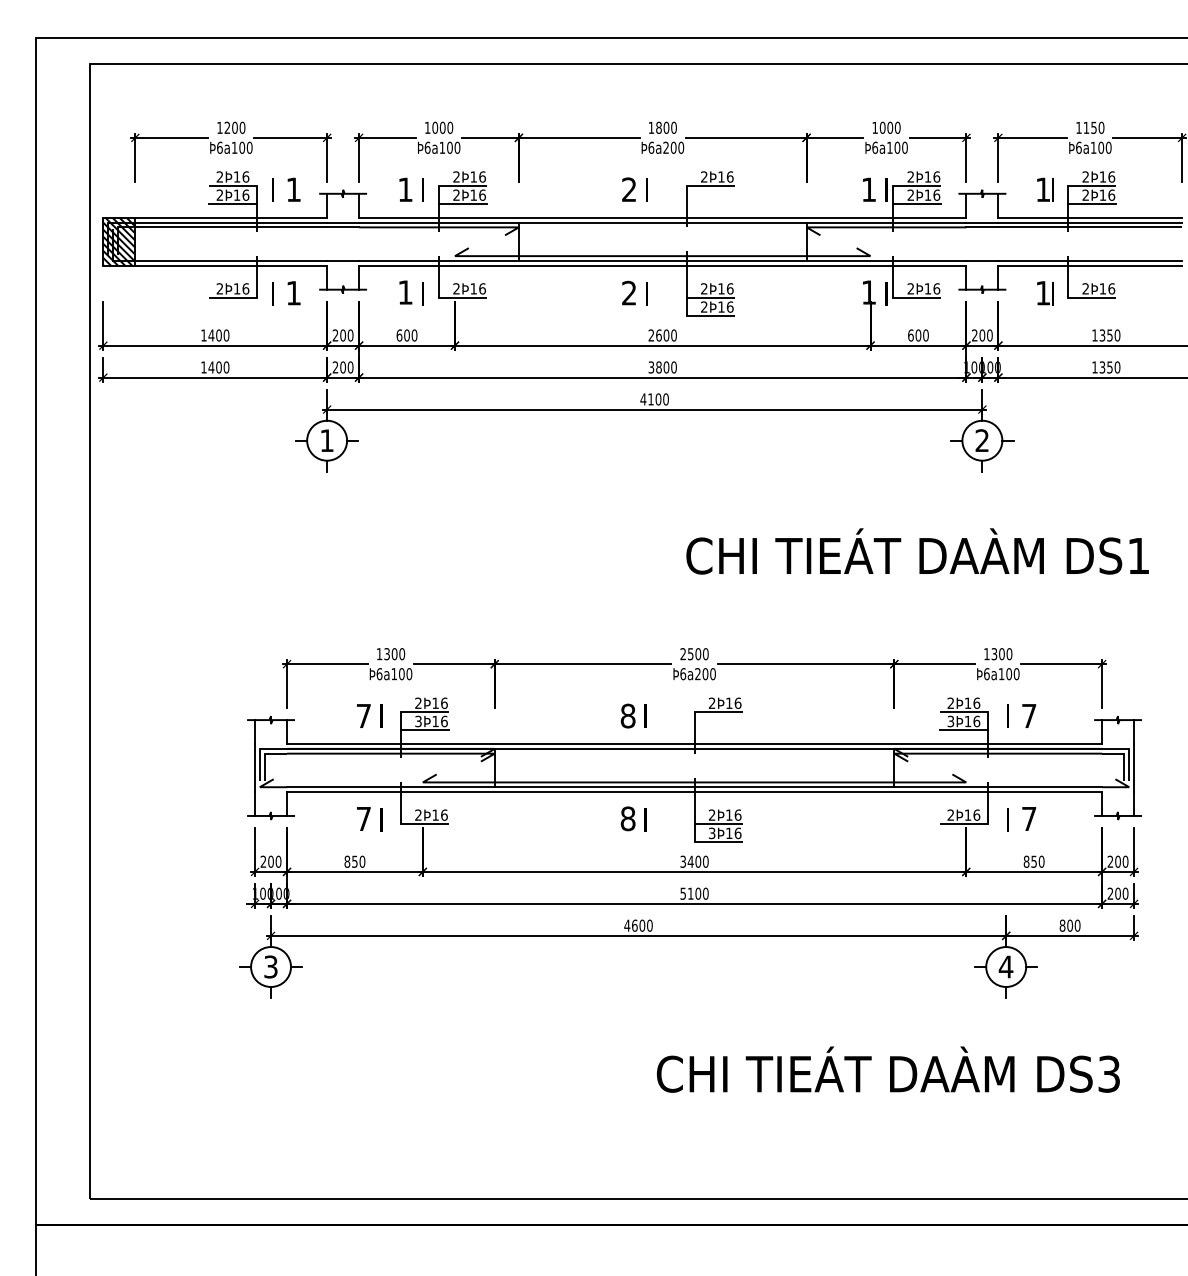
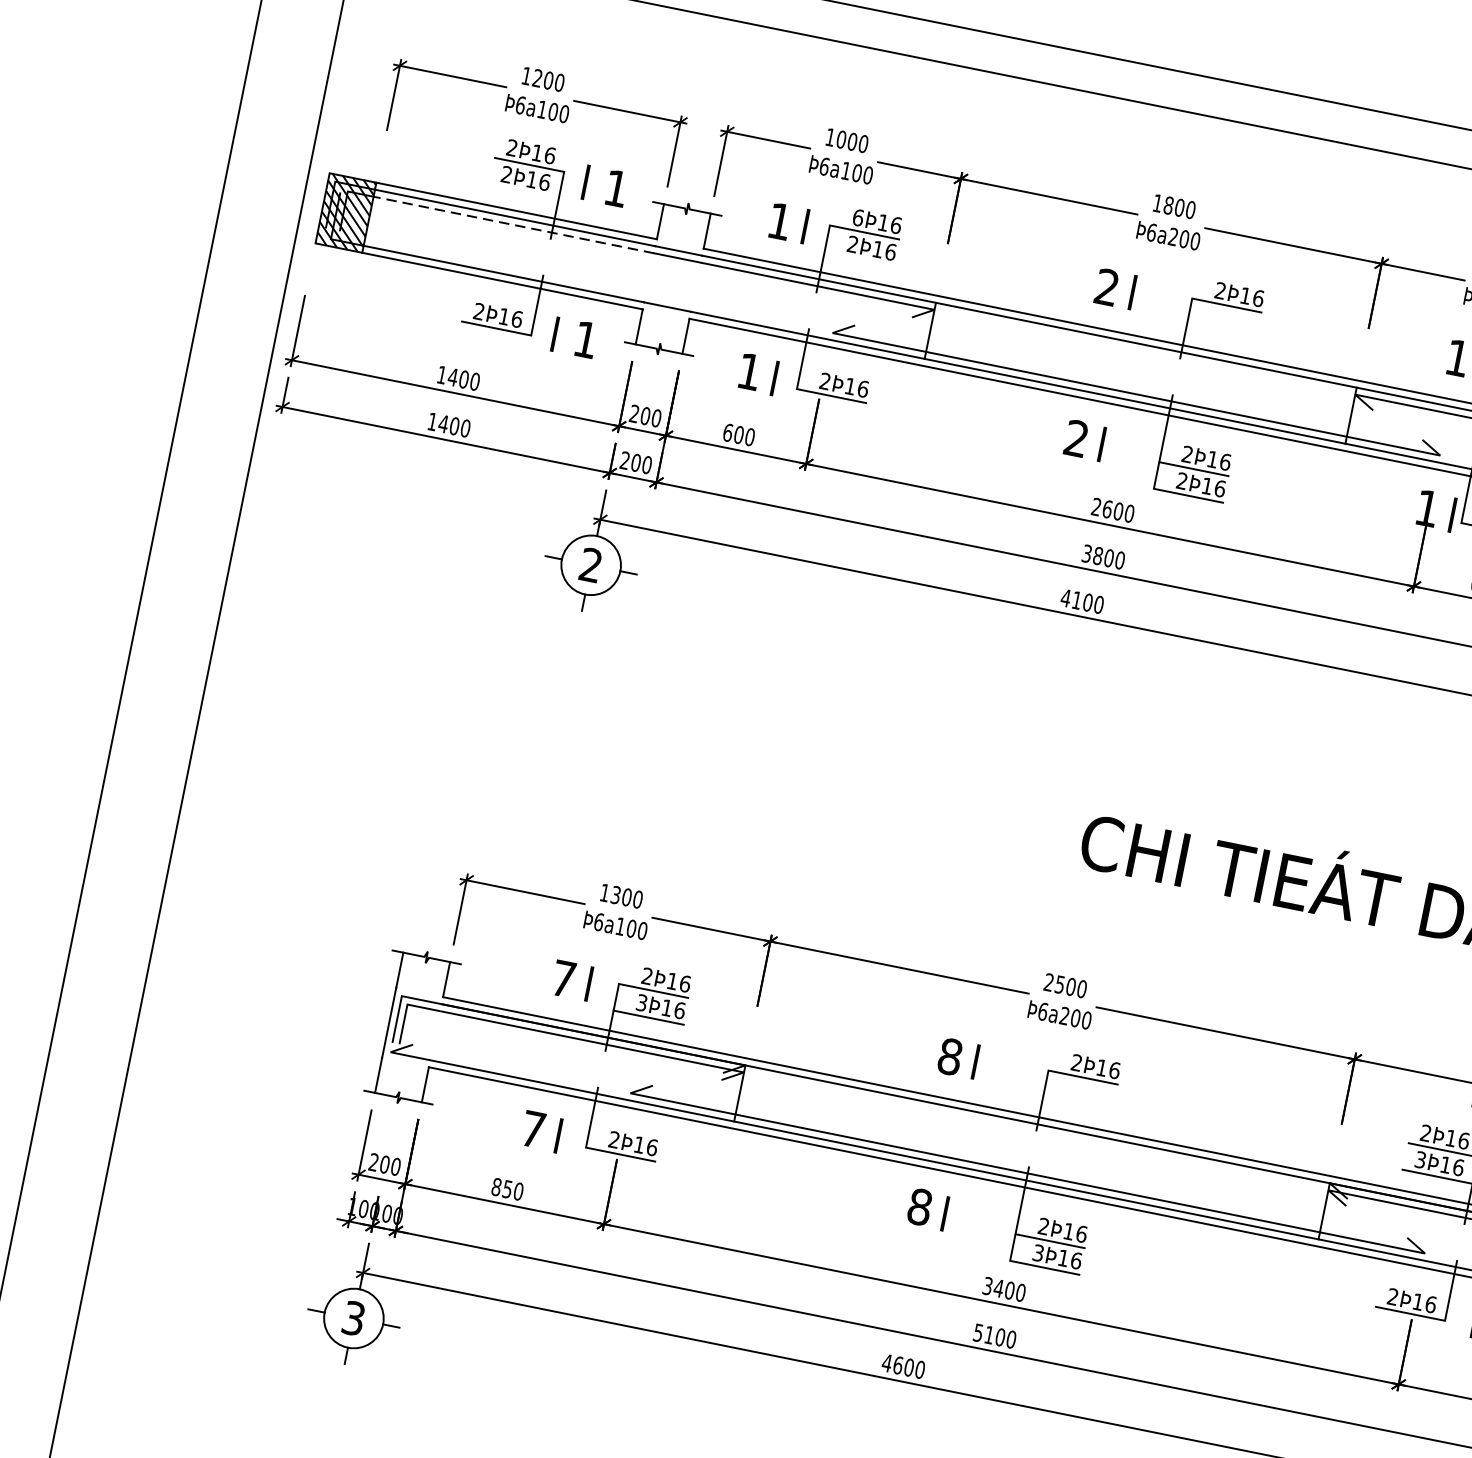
text: (456, 176) -> (858, 217), 2Þ16 -> 6Þ16
line: (233, 204) -> (523, 192), removed
line: (462, 204) -> (858, 259), removed
line: (231, 227) -> (514, 225), solid -> dashed
text: (326, 440) -> (590, 564), 1 -> 2

